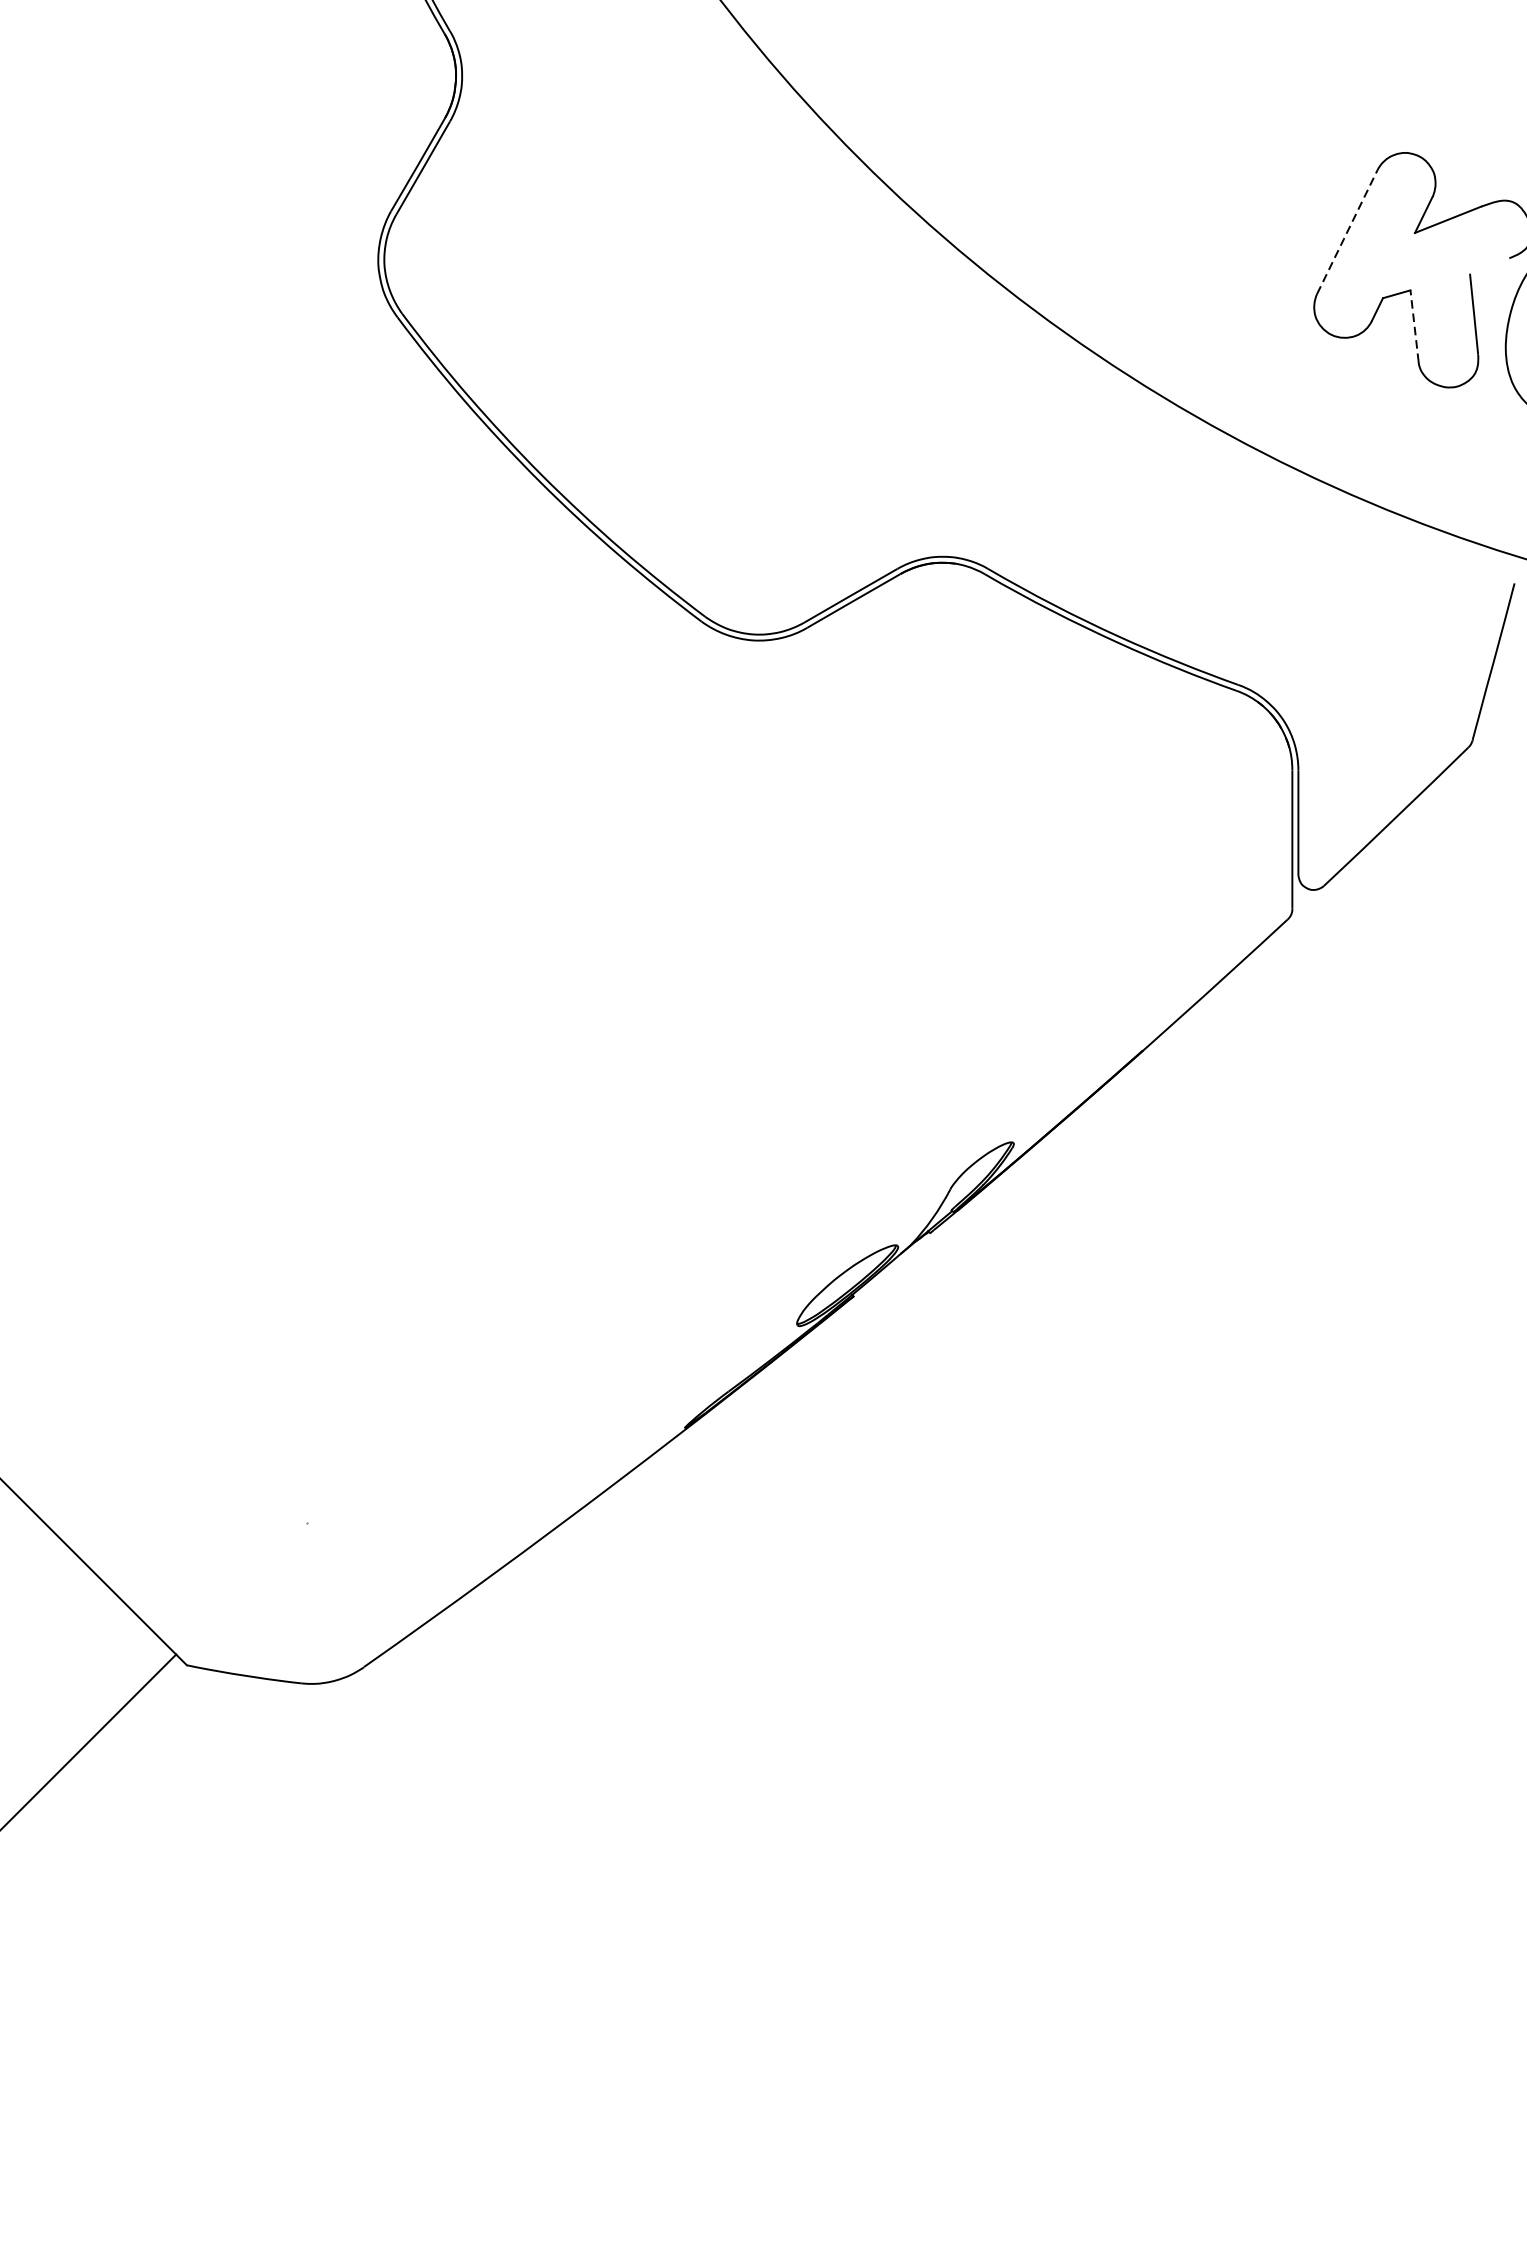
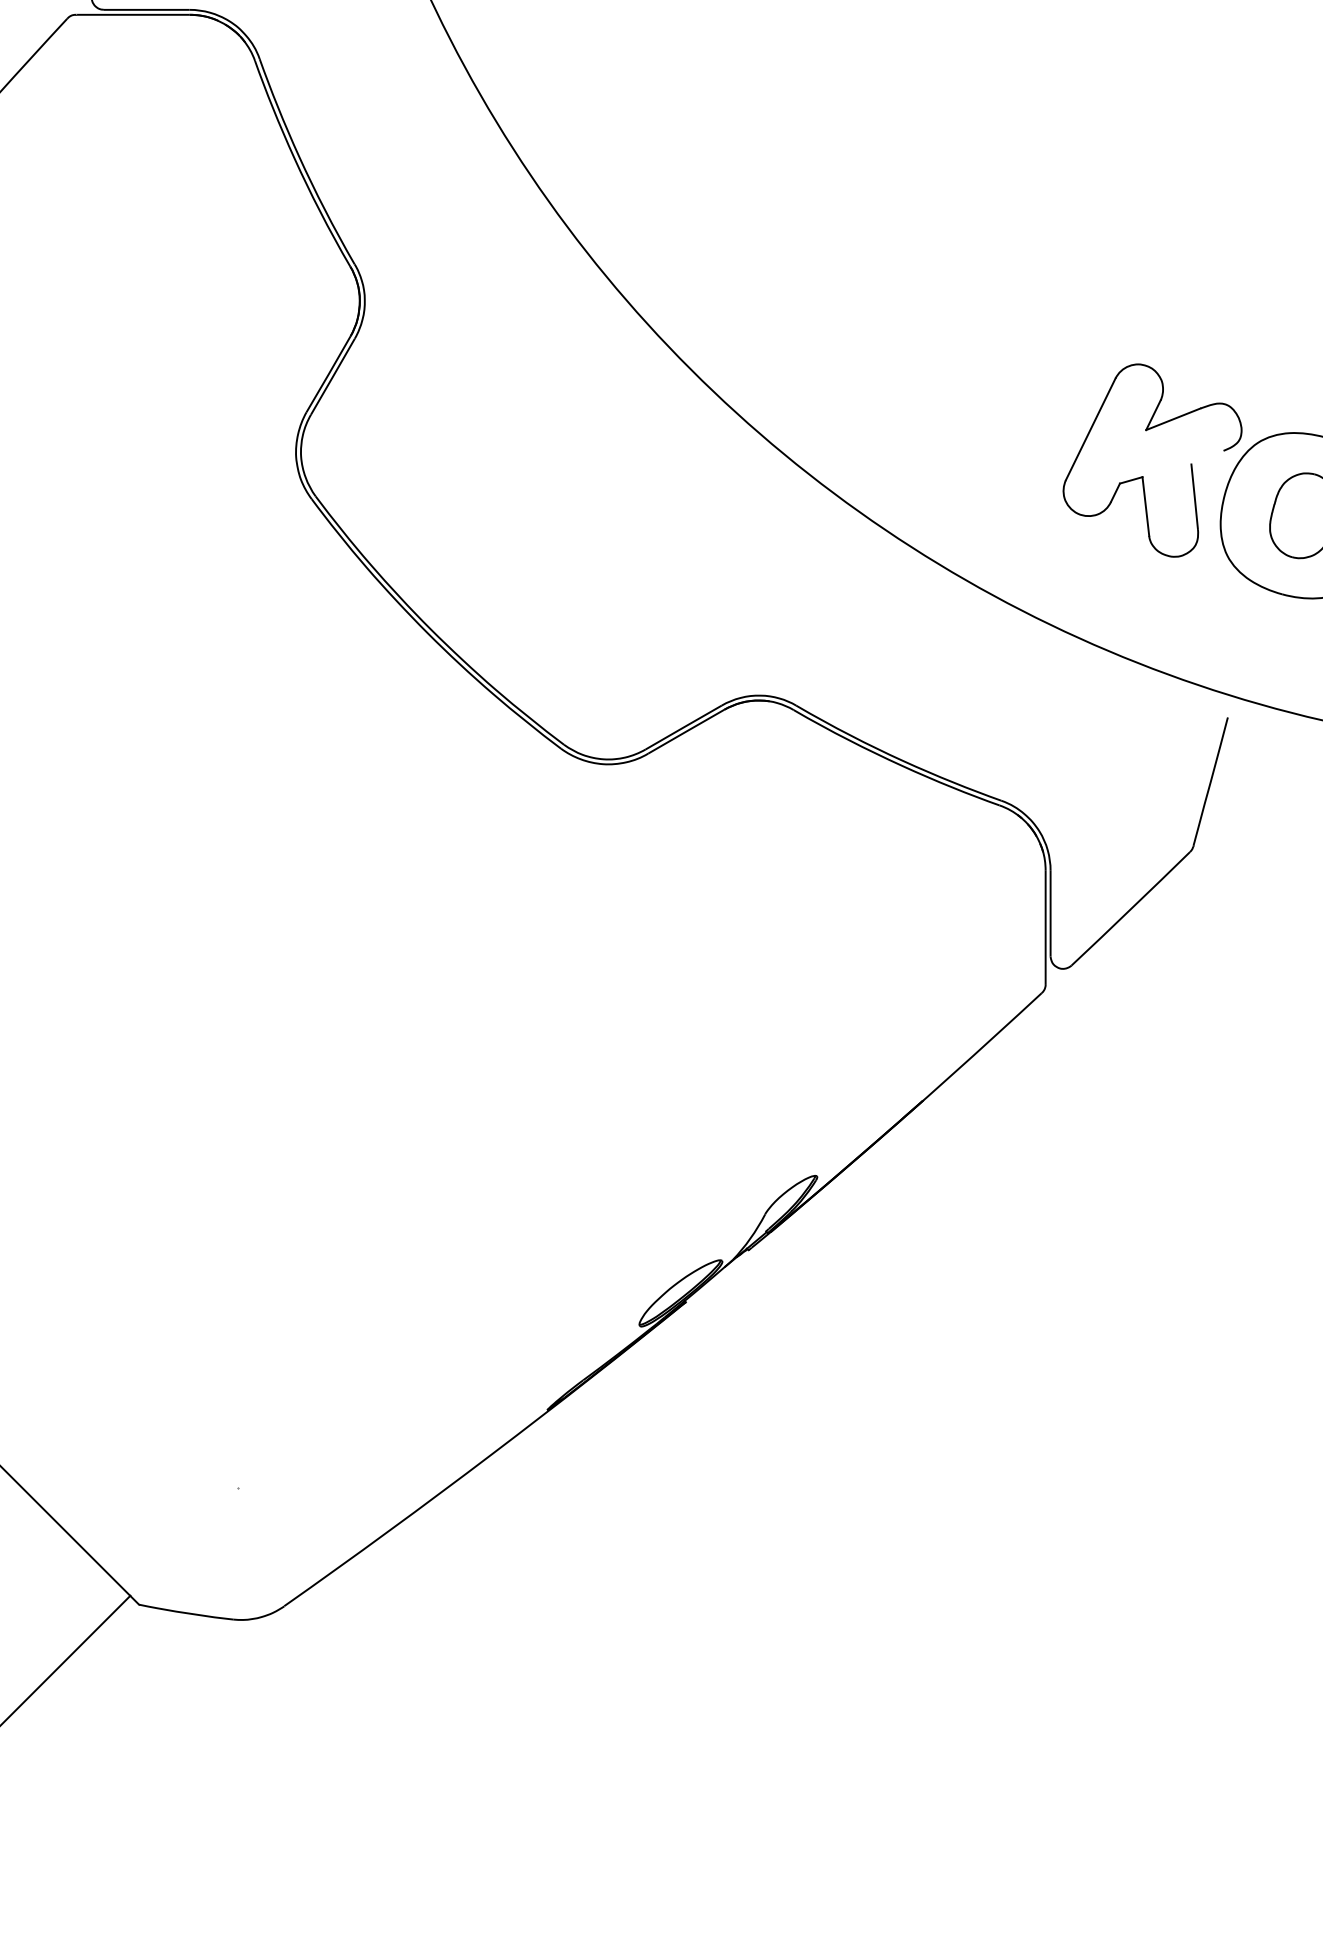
line: (1347, 232) -> (1090, 429), dashed -> solid
line: (1414, 326) -> (1145, 506), dashed -> solid

